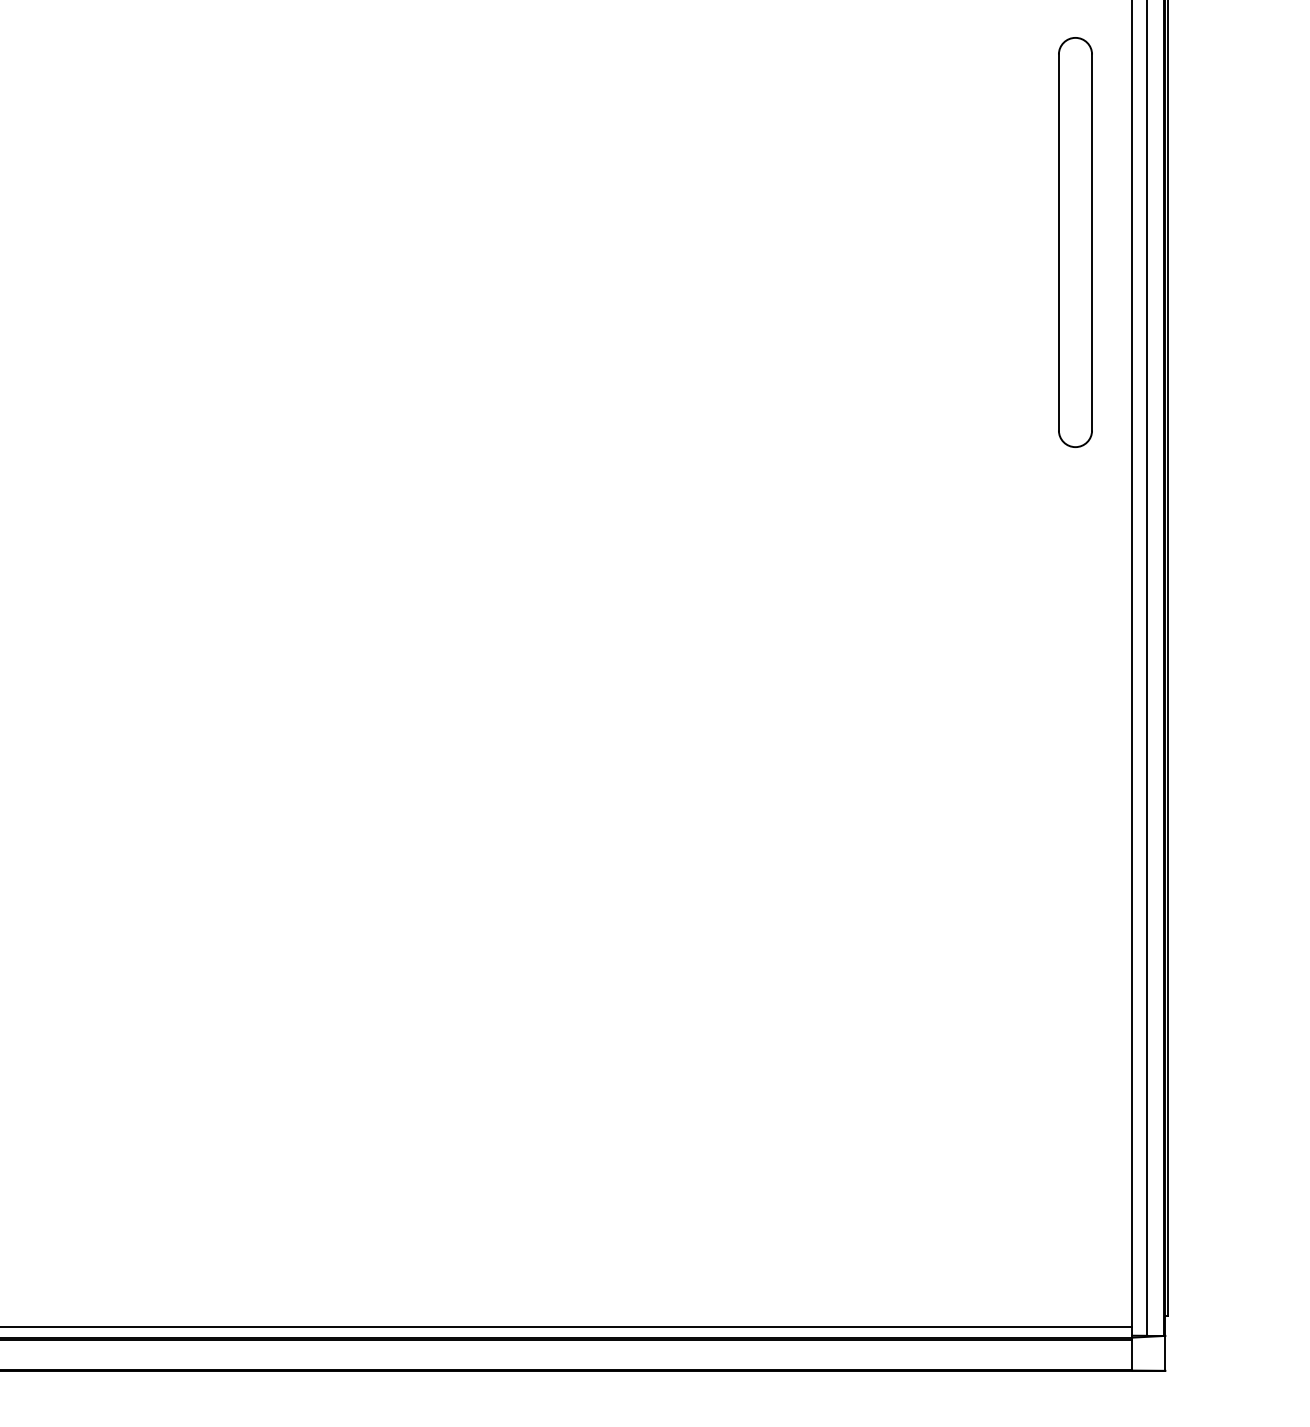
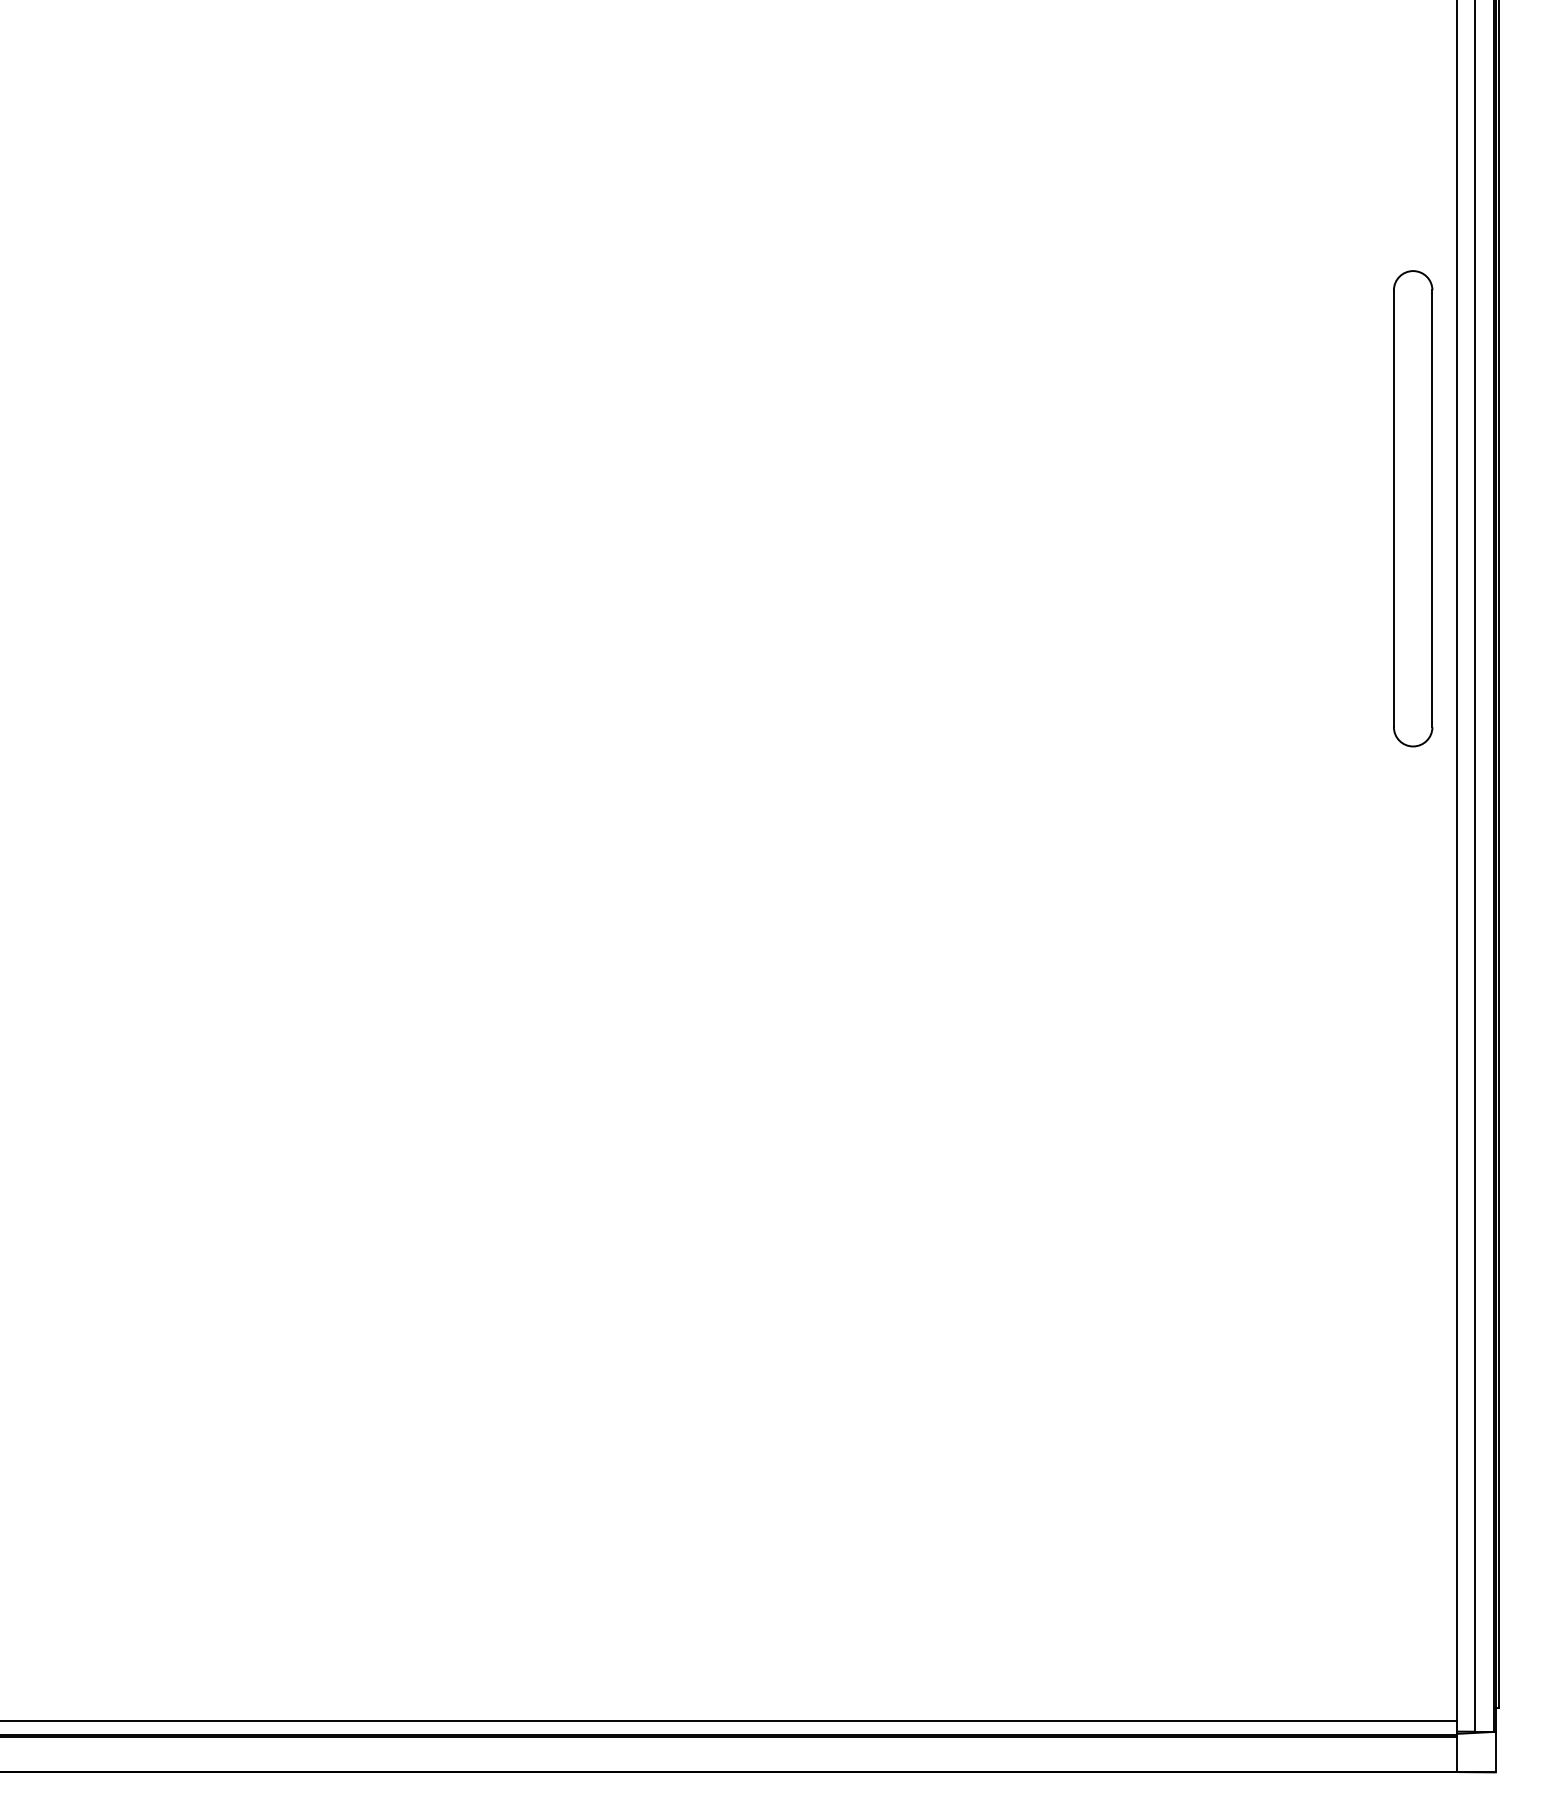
part: (1075, 242) -> (1413, 508), moved

